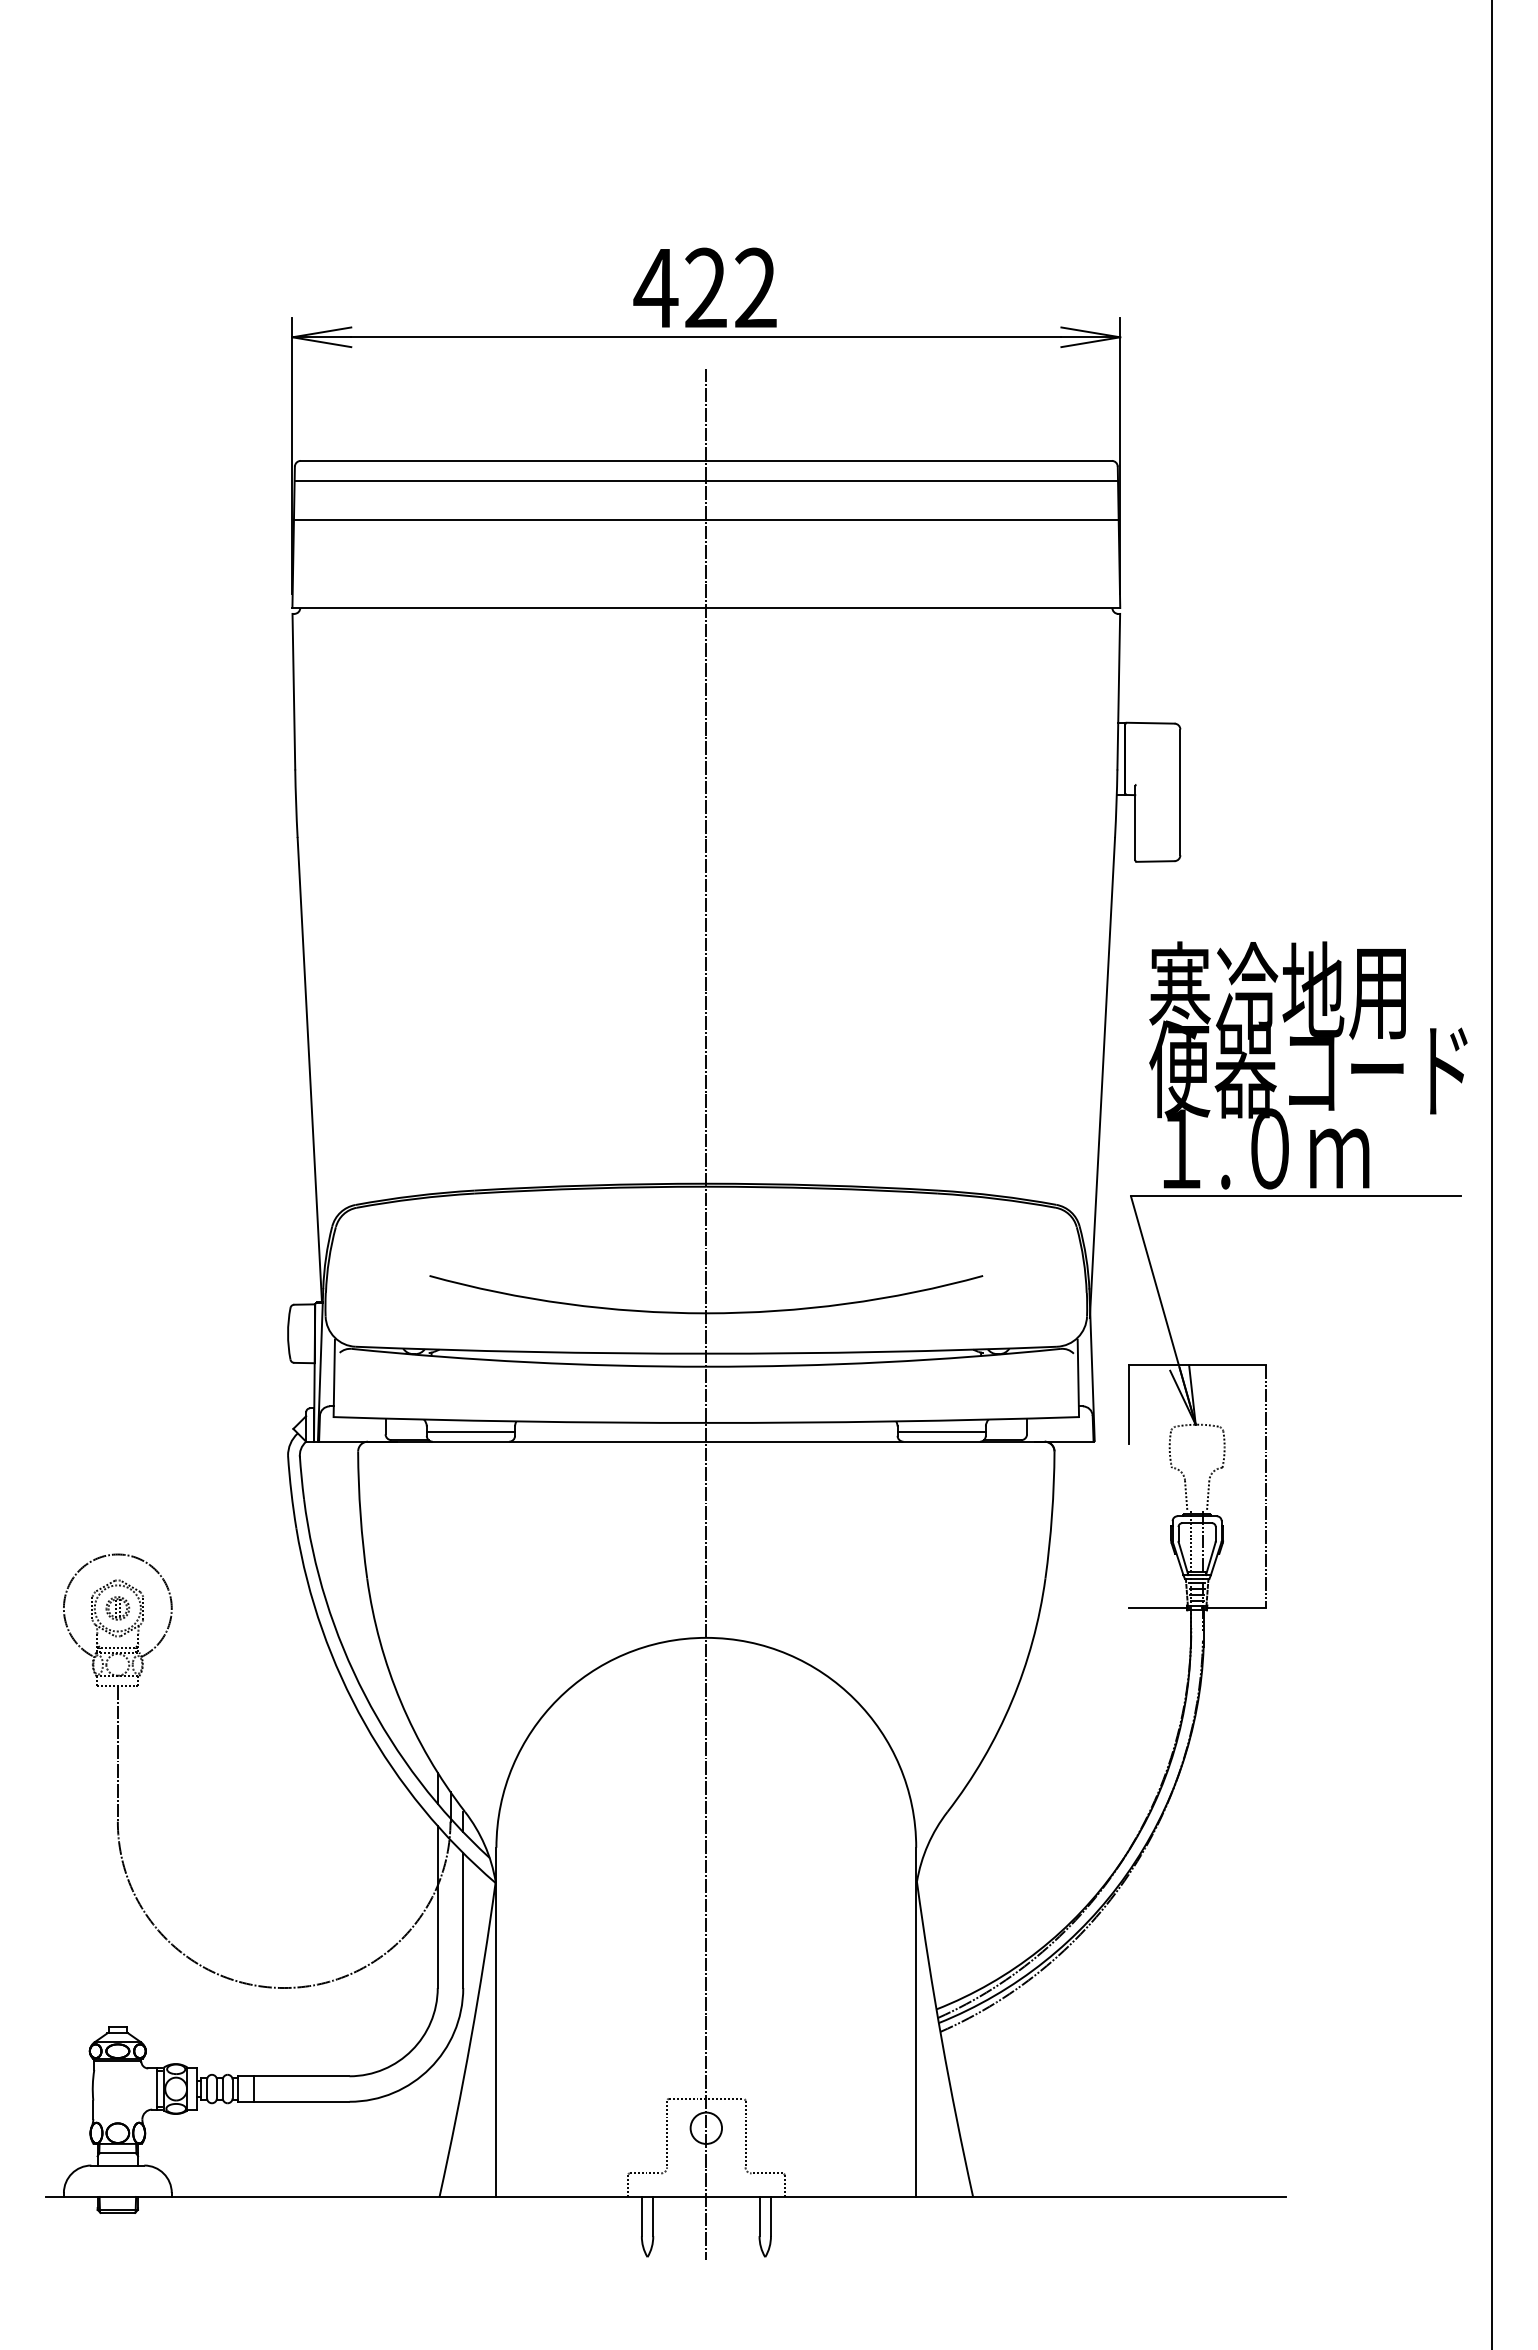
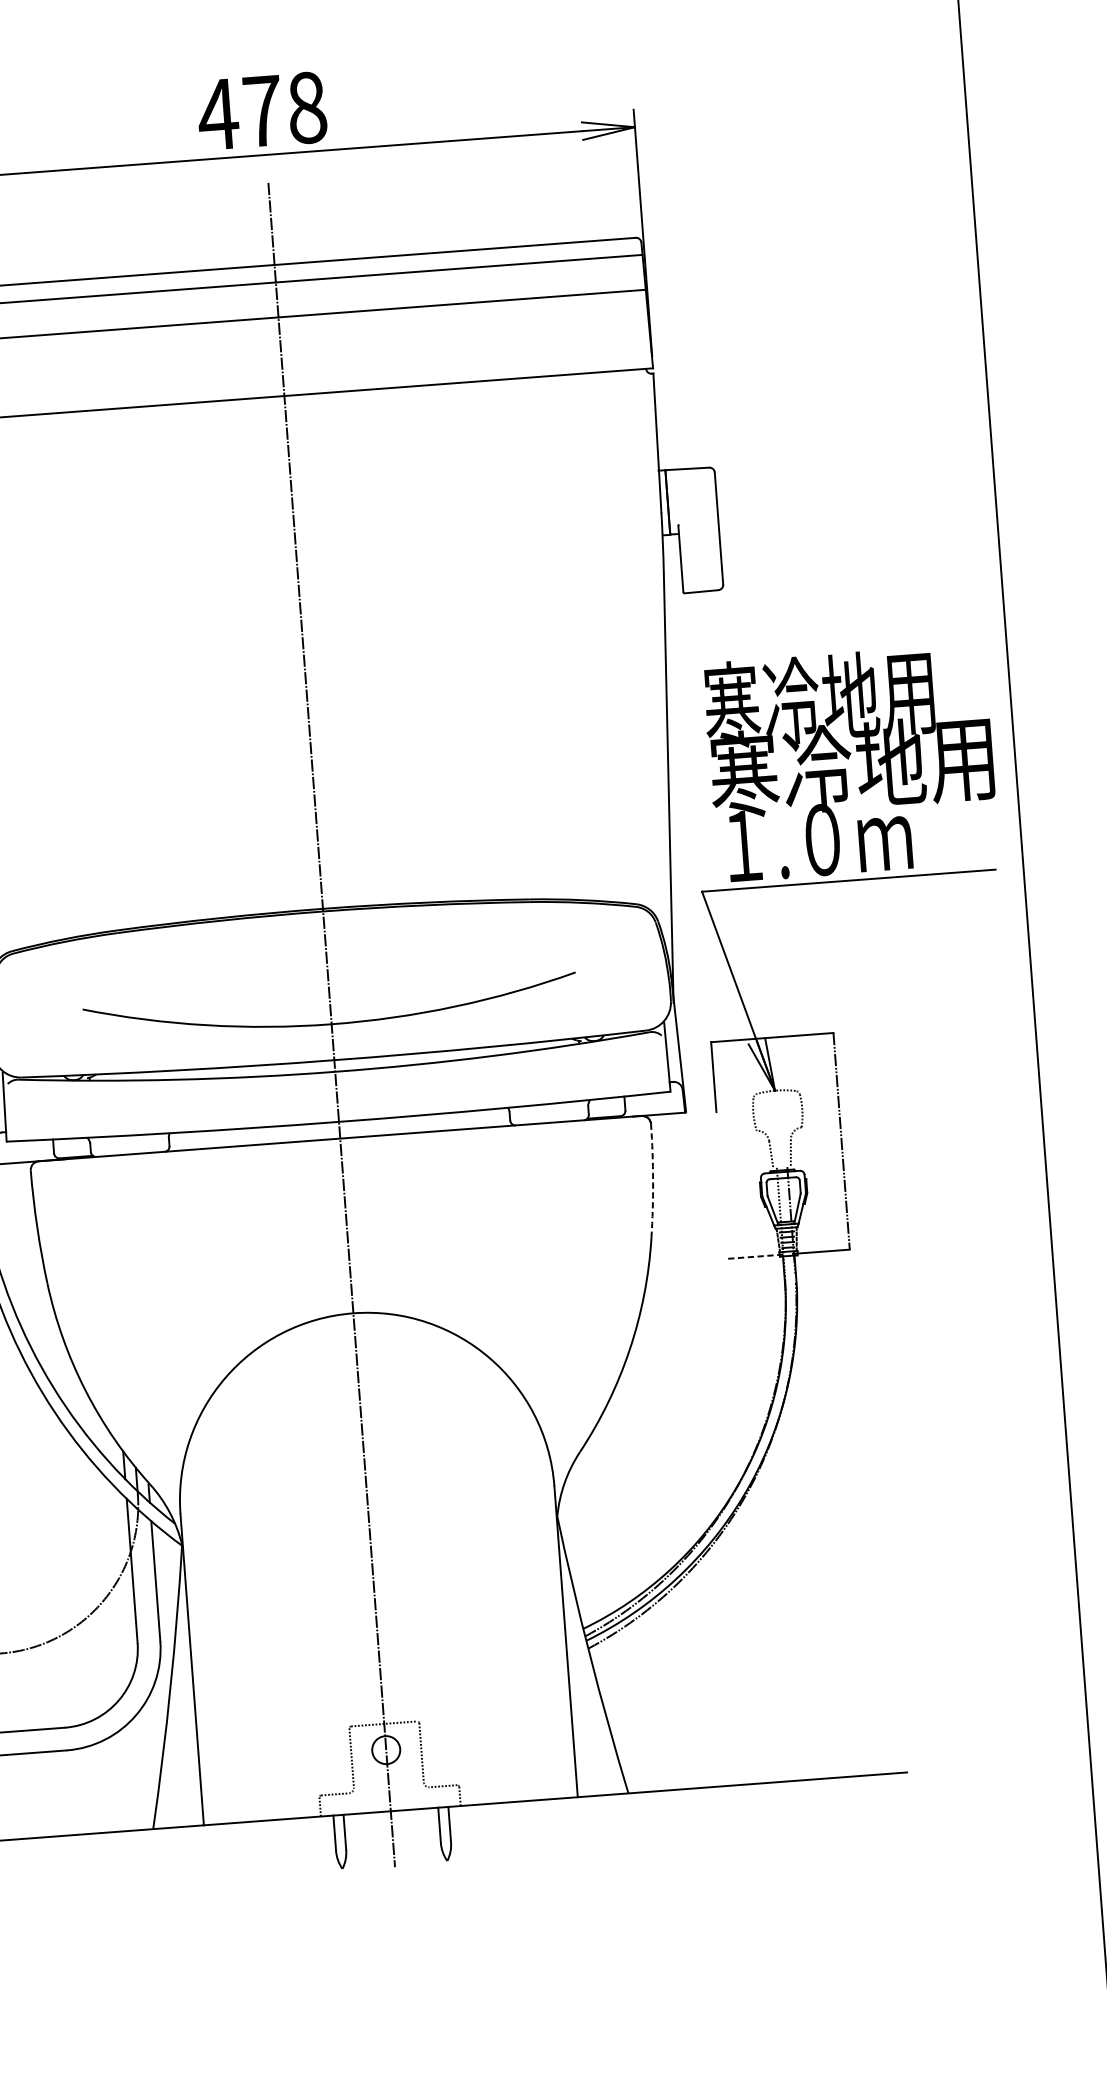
text: (730, 287) -> (284, 108), 422 -> 478
text: (1308, 1068) -> (851, 765), 便器コード -> 寒冷地用
line: (470, 1431) -> (129, 1145), removed
line: (941, 1431) -> (549, 1113), removed
arc: (1052, 1515) -> (653, 1181), solid -> dashed
line: (1159, 1608) -> (755, 1256), solid -> dashed

